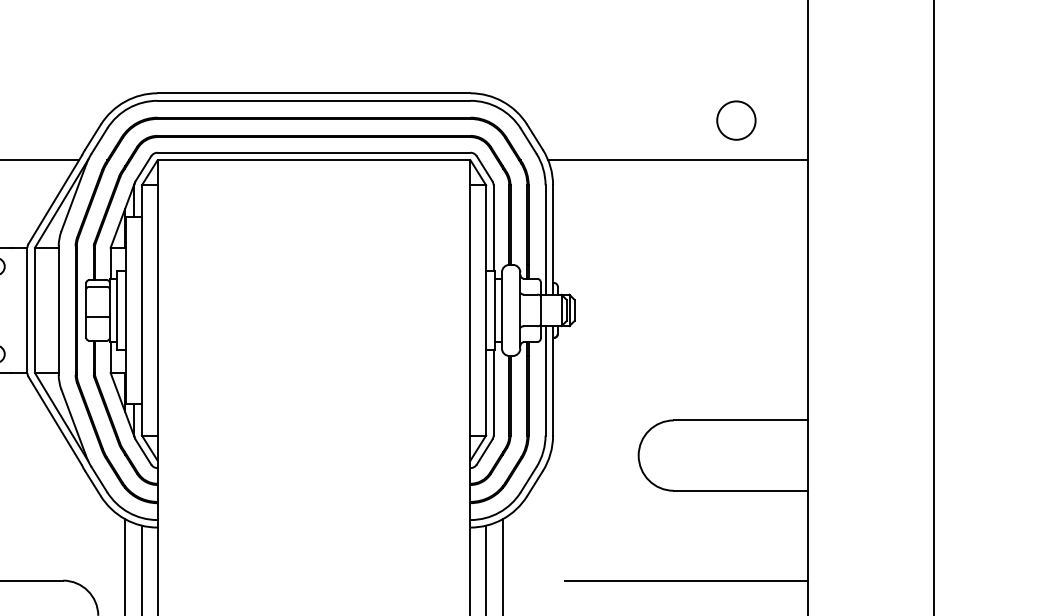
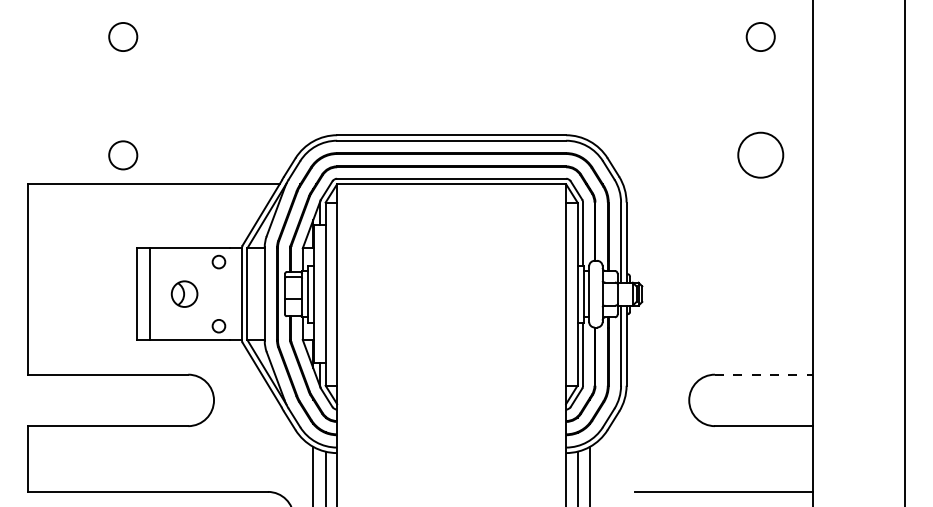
circle: (736, 120) -> (760, 155), size x1.6
line: (678, 160) -> (718, 184), removed
line: (741, 420) -> (764, 374), solid -> dashed

